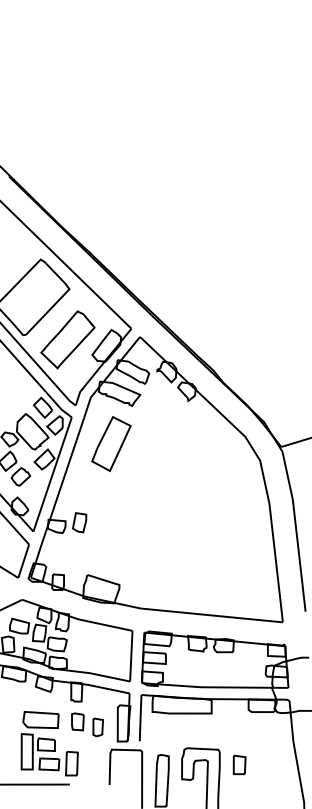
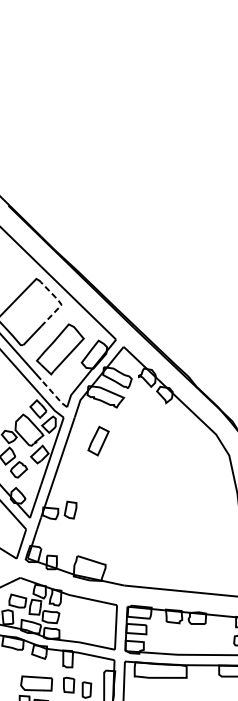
line: (68, 288) -> (60, 304), solid -> dashed
line: (60, 390) -> (53, 393), solid -> dashed
part: (111, 444) -> (98, 441), size x0.6

